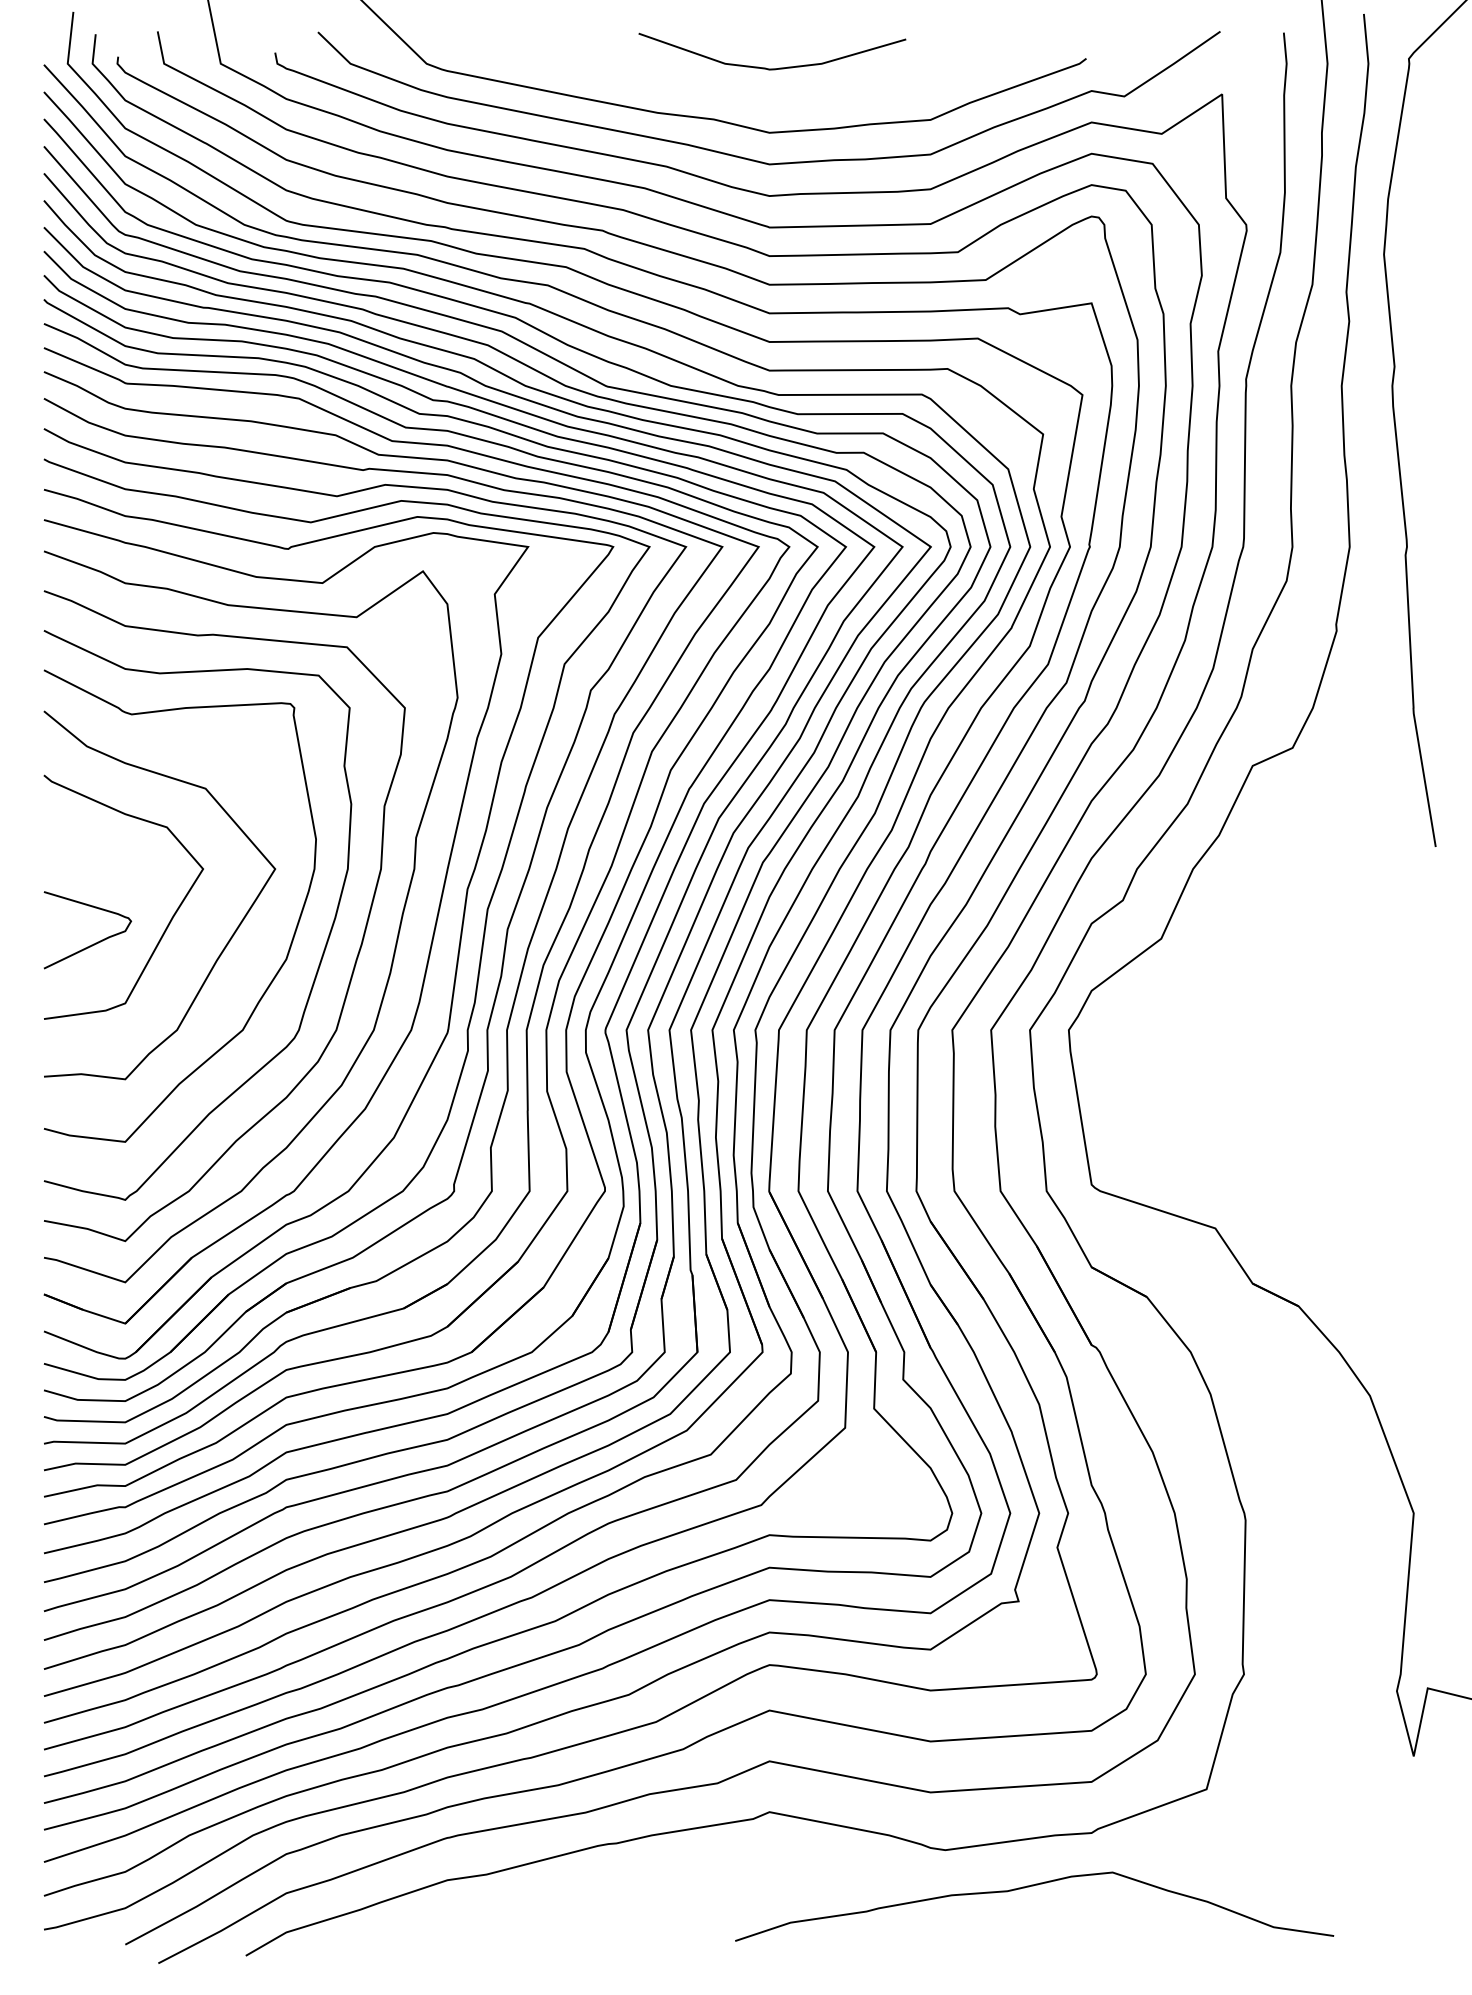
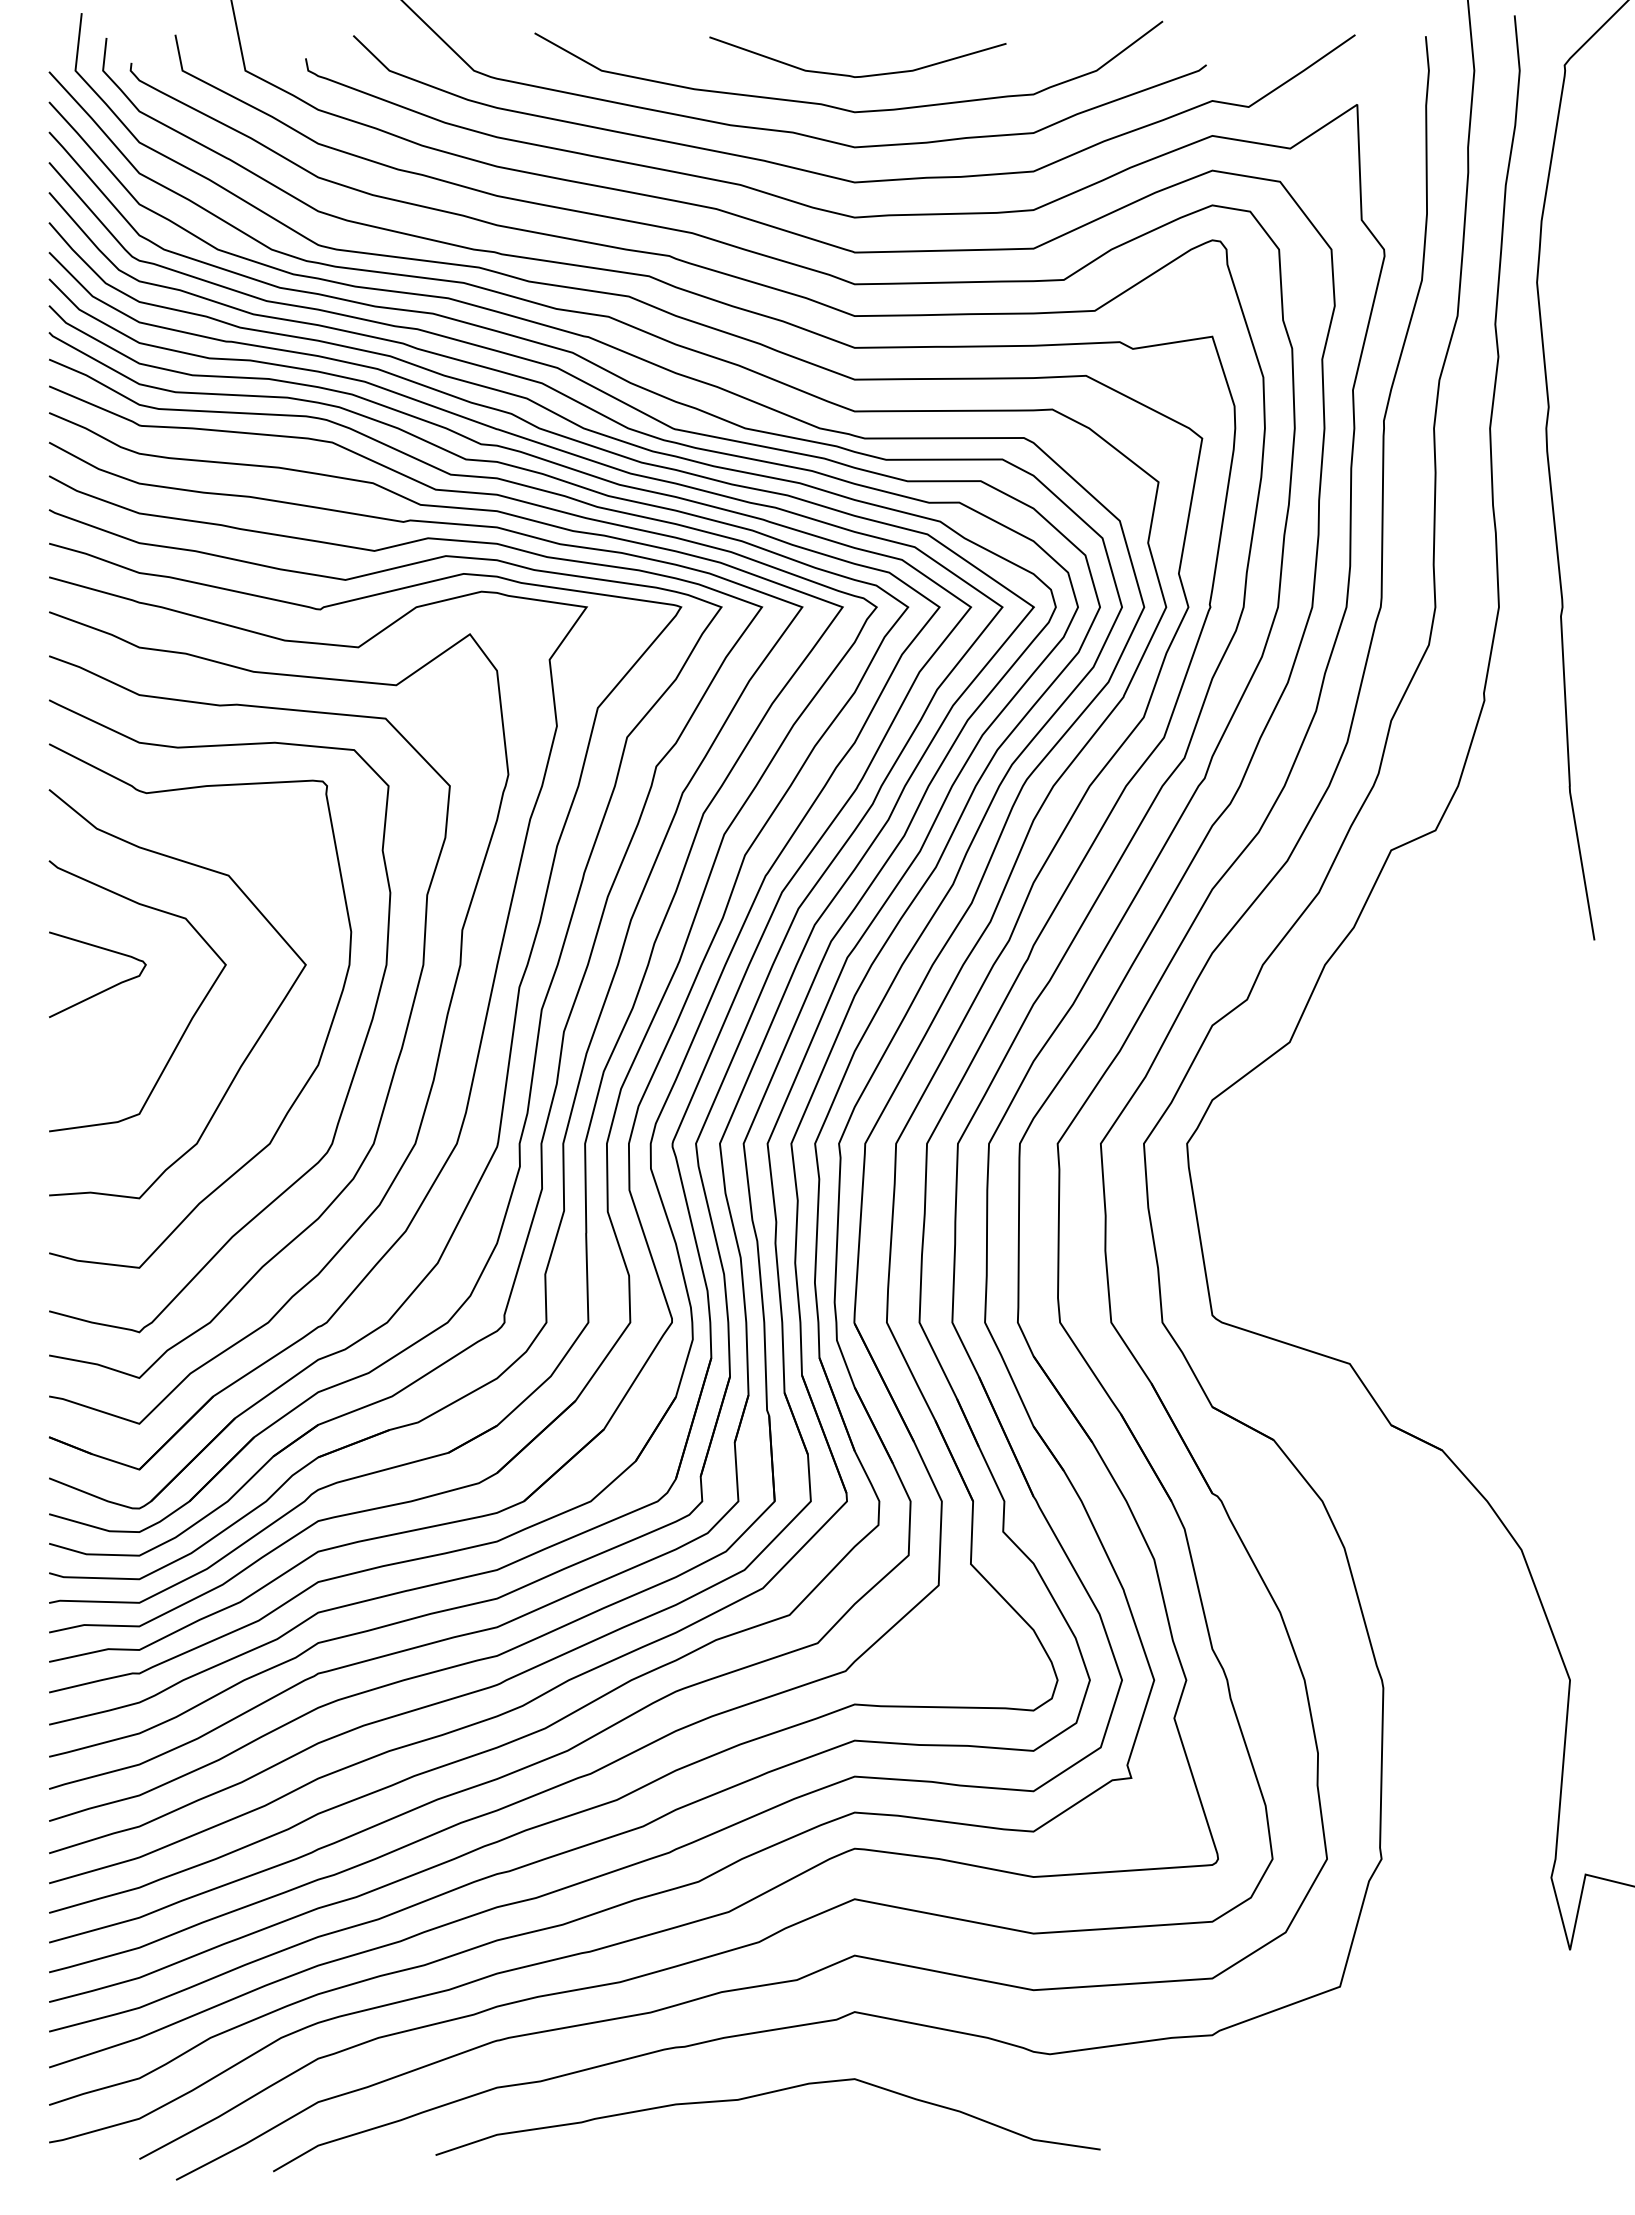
curve: (755, 96) -> (839, 107), added
curve: (93, 943) -> (104, 989), moved
curve: (1029, 1887) -> (762, 2095), moved

